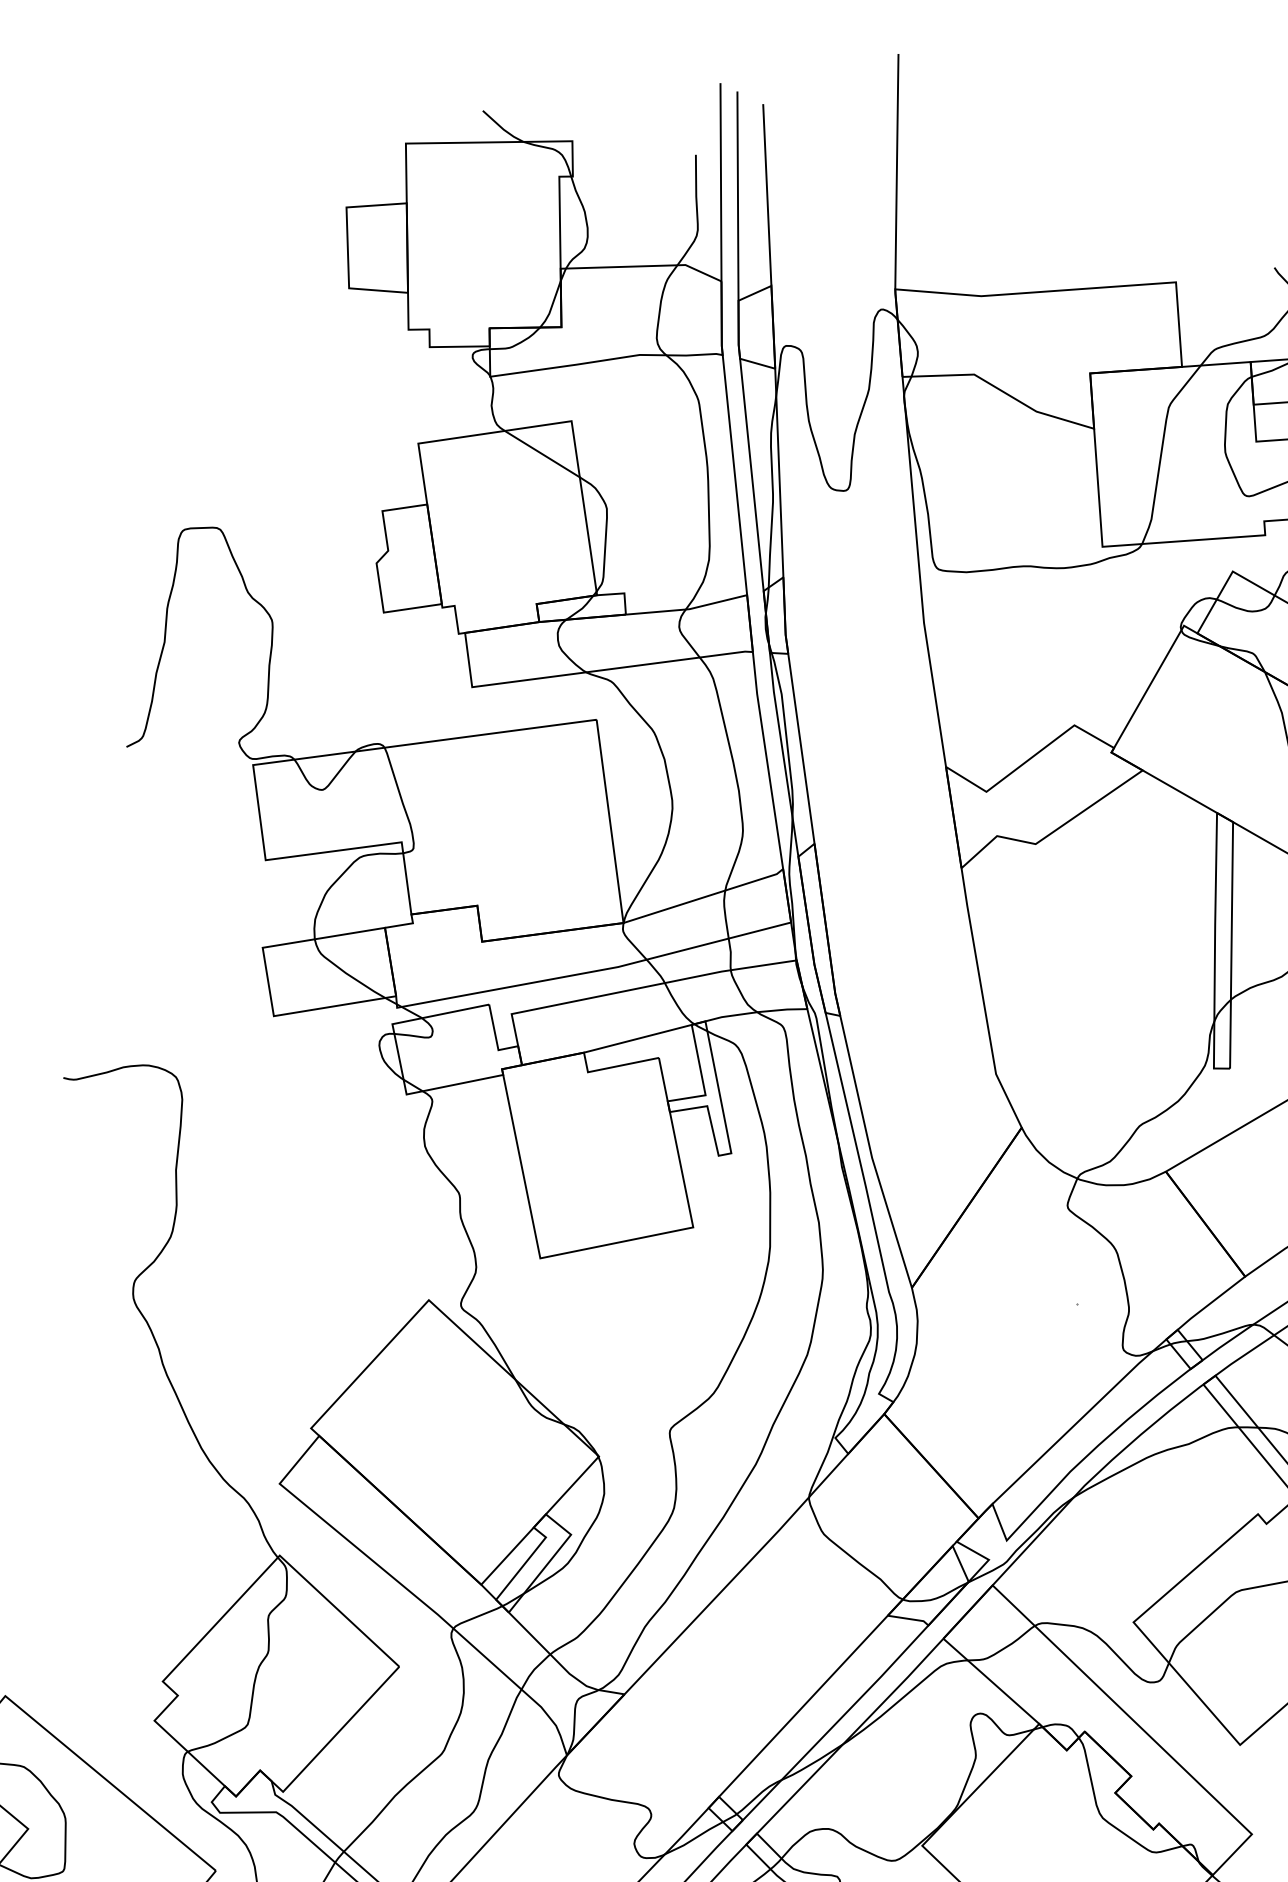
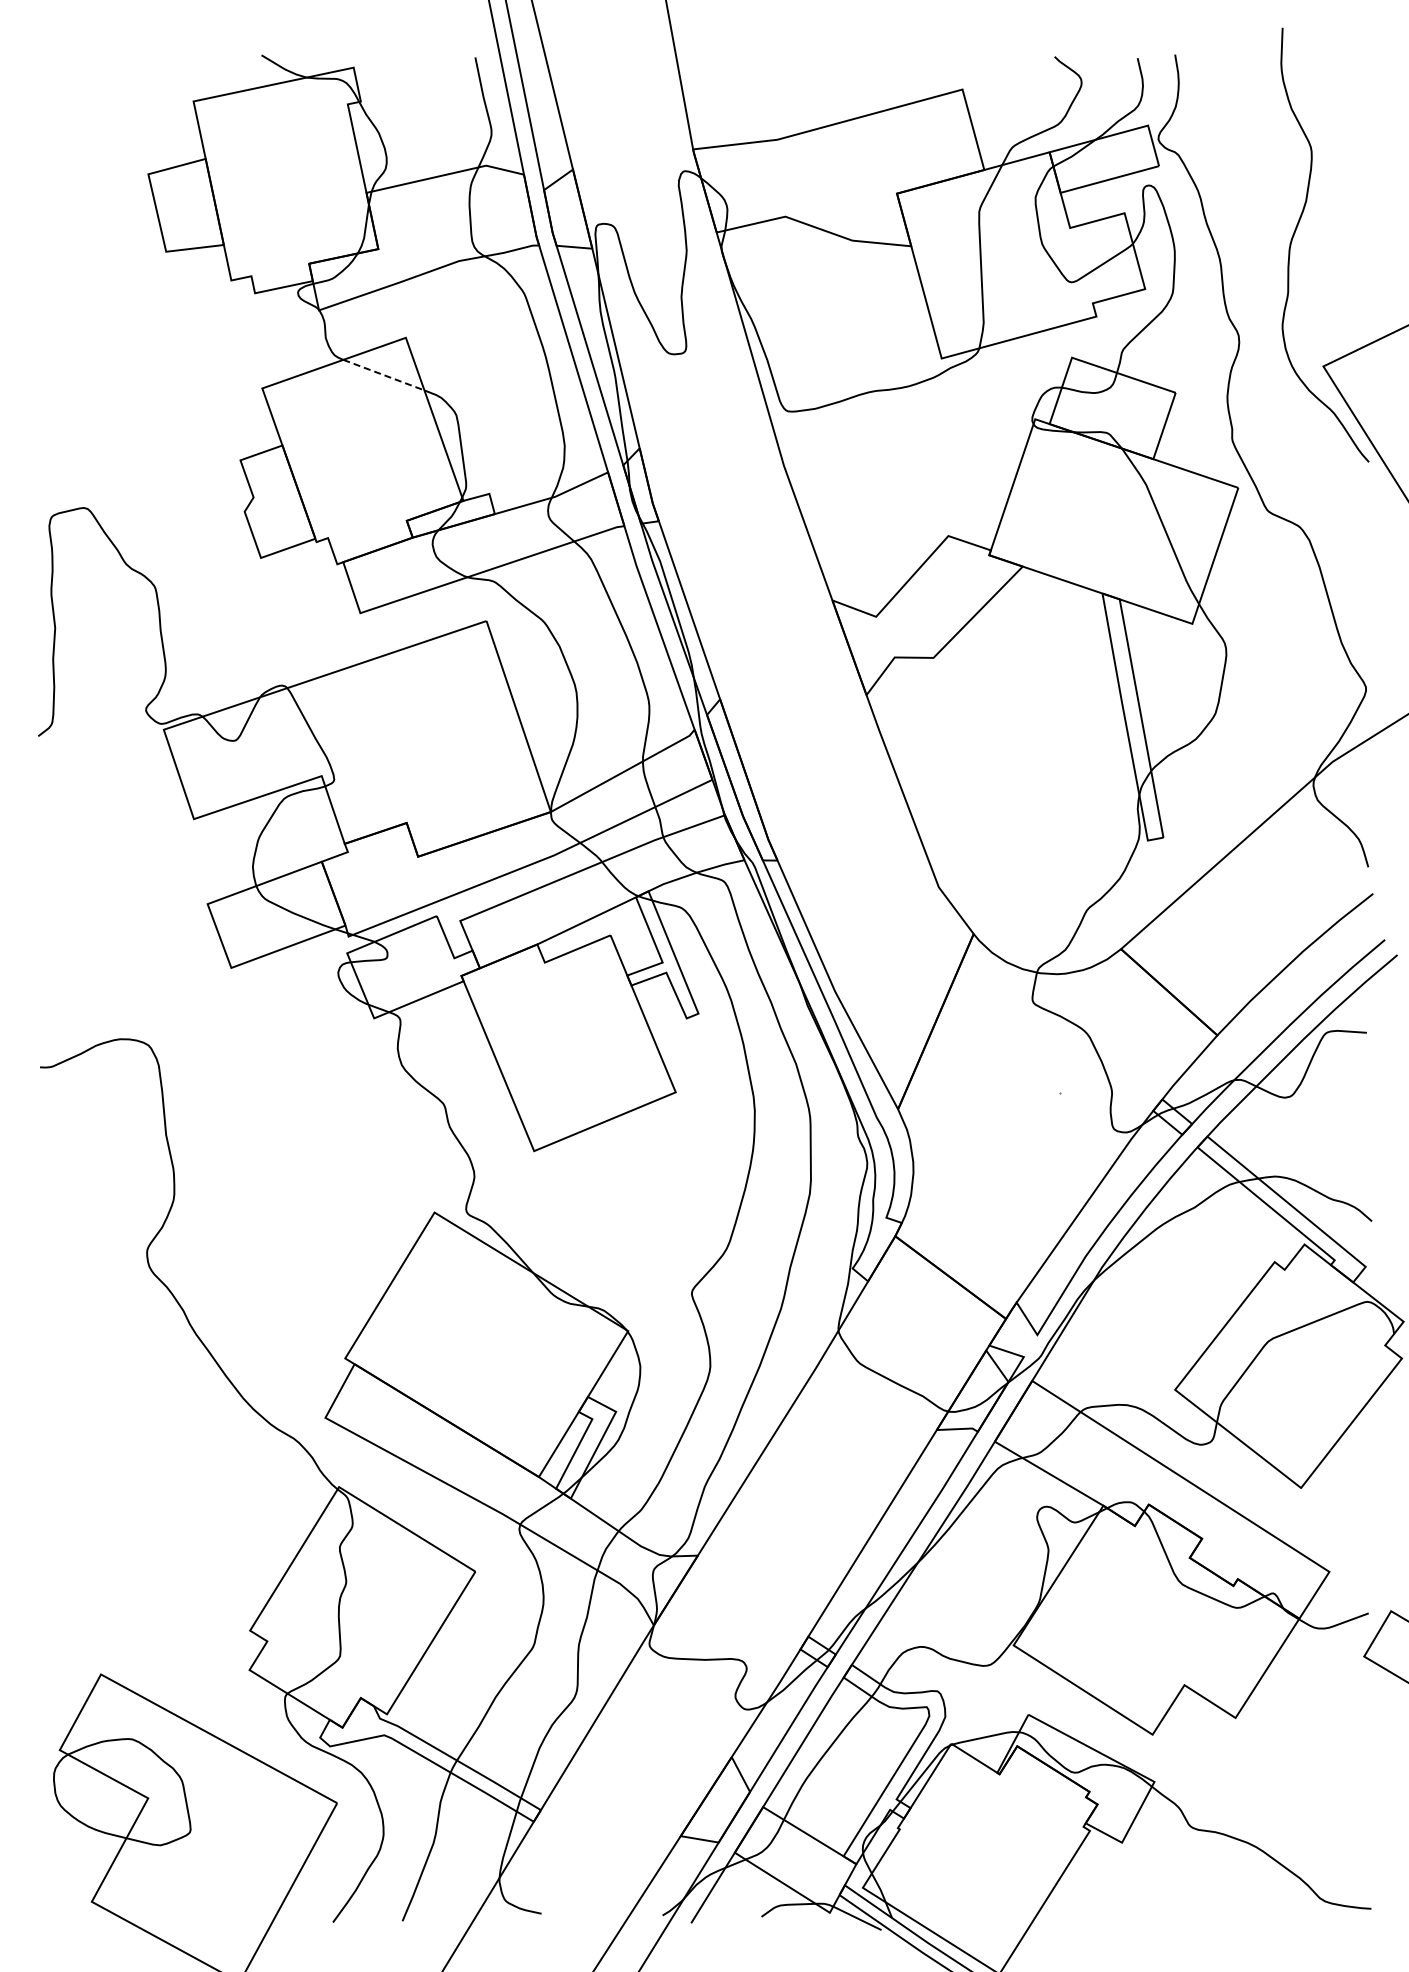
line: (542, 454) -> (384, 375), solid -> dashed

